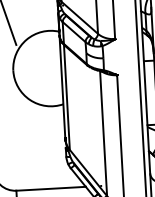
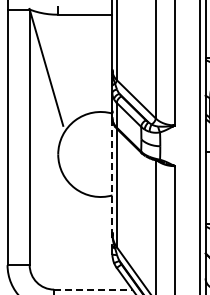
line: (62, 87) -> (112, 176), solid -> dashed
line: (51, 188) -> (93, 289), solid -> dashed

